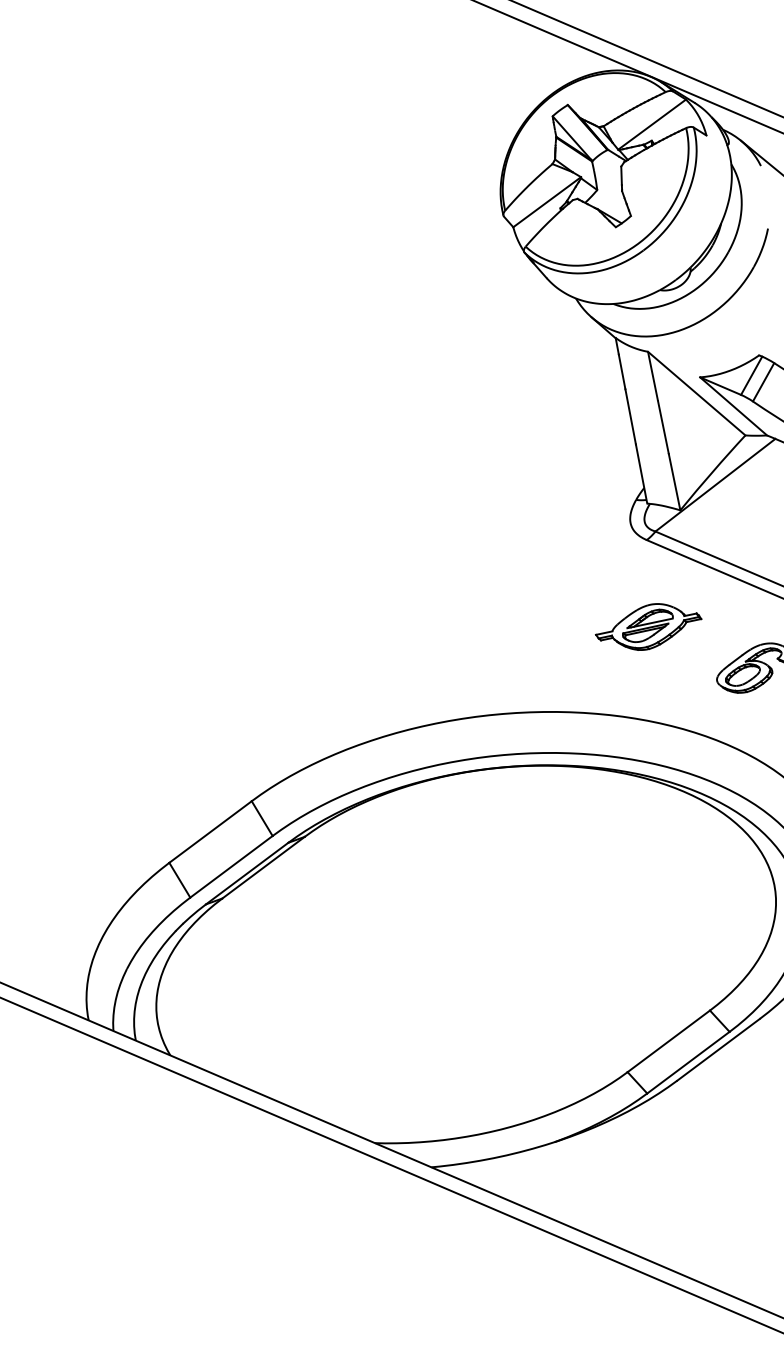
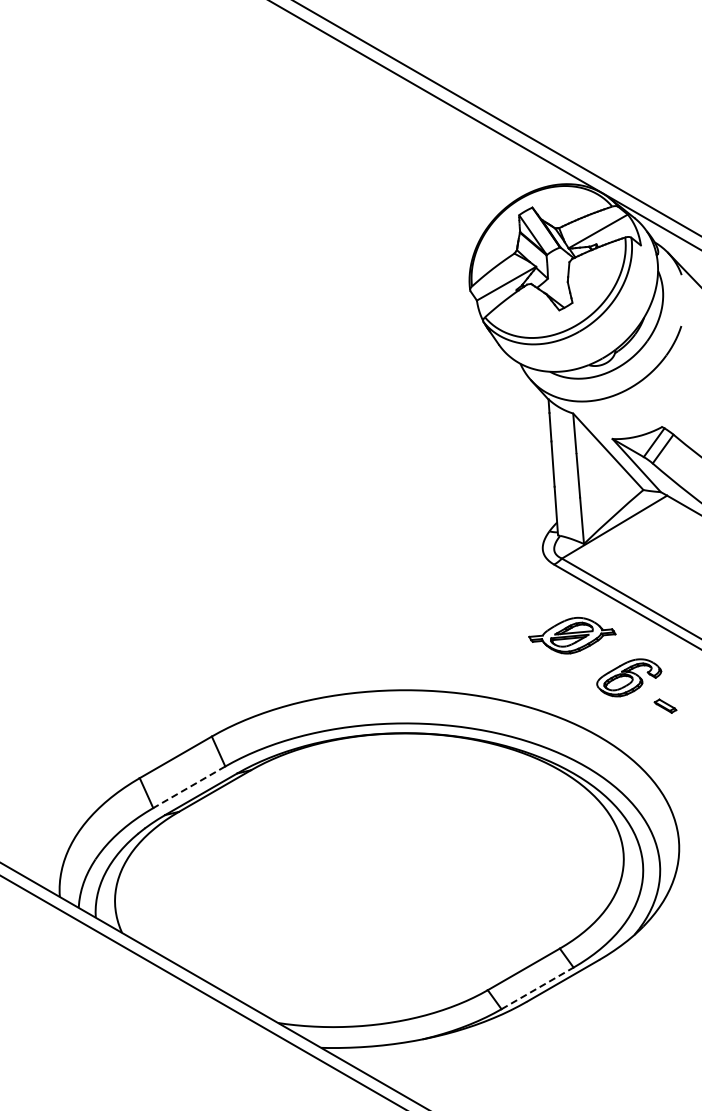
part: (648, 626) -> (572, 635), moved
line: (231, 867) -> (189, 787), solid -> dashed
line: (688, 1062) -> (537, 988), solid -> dashed

